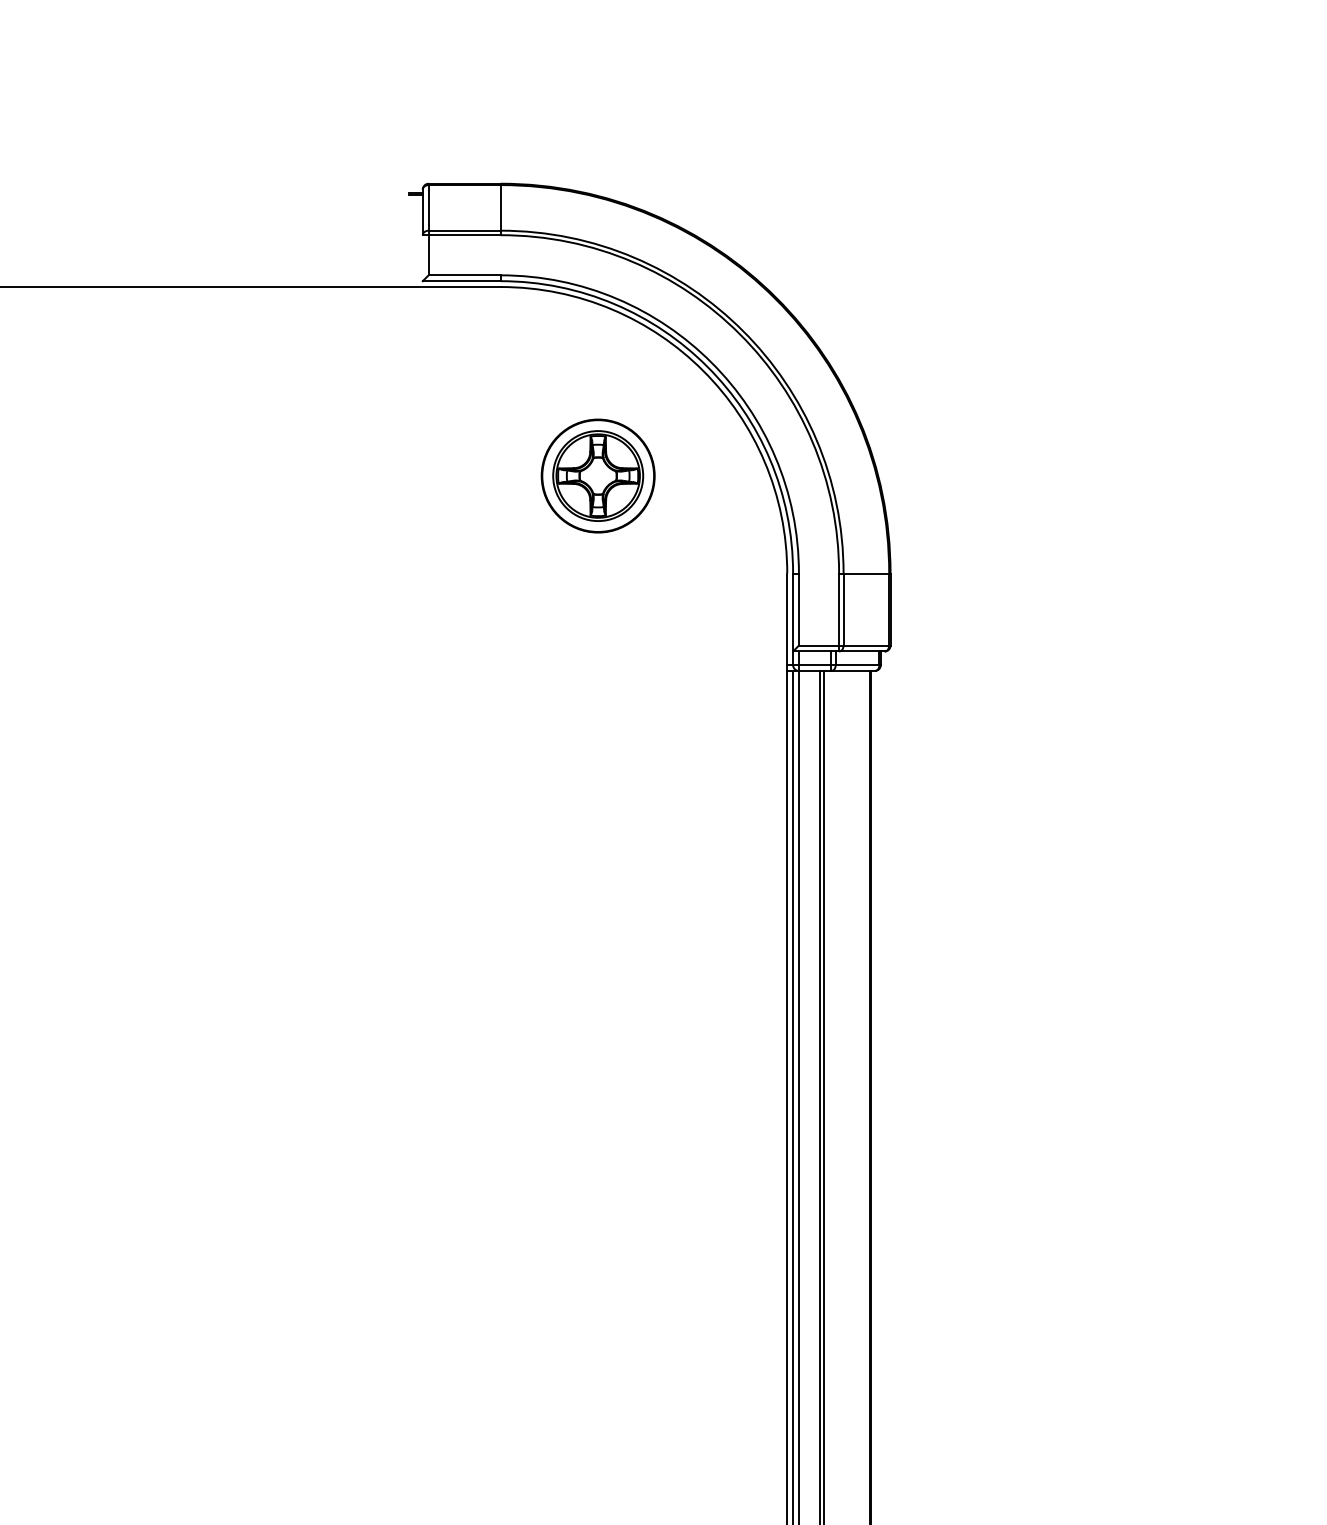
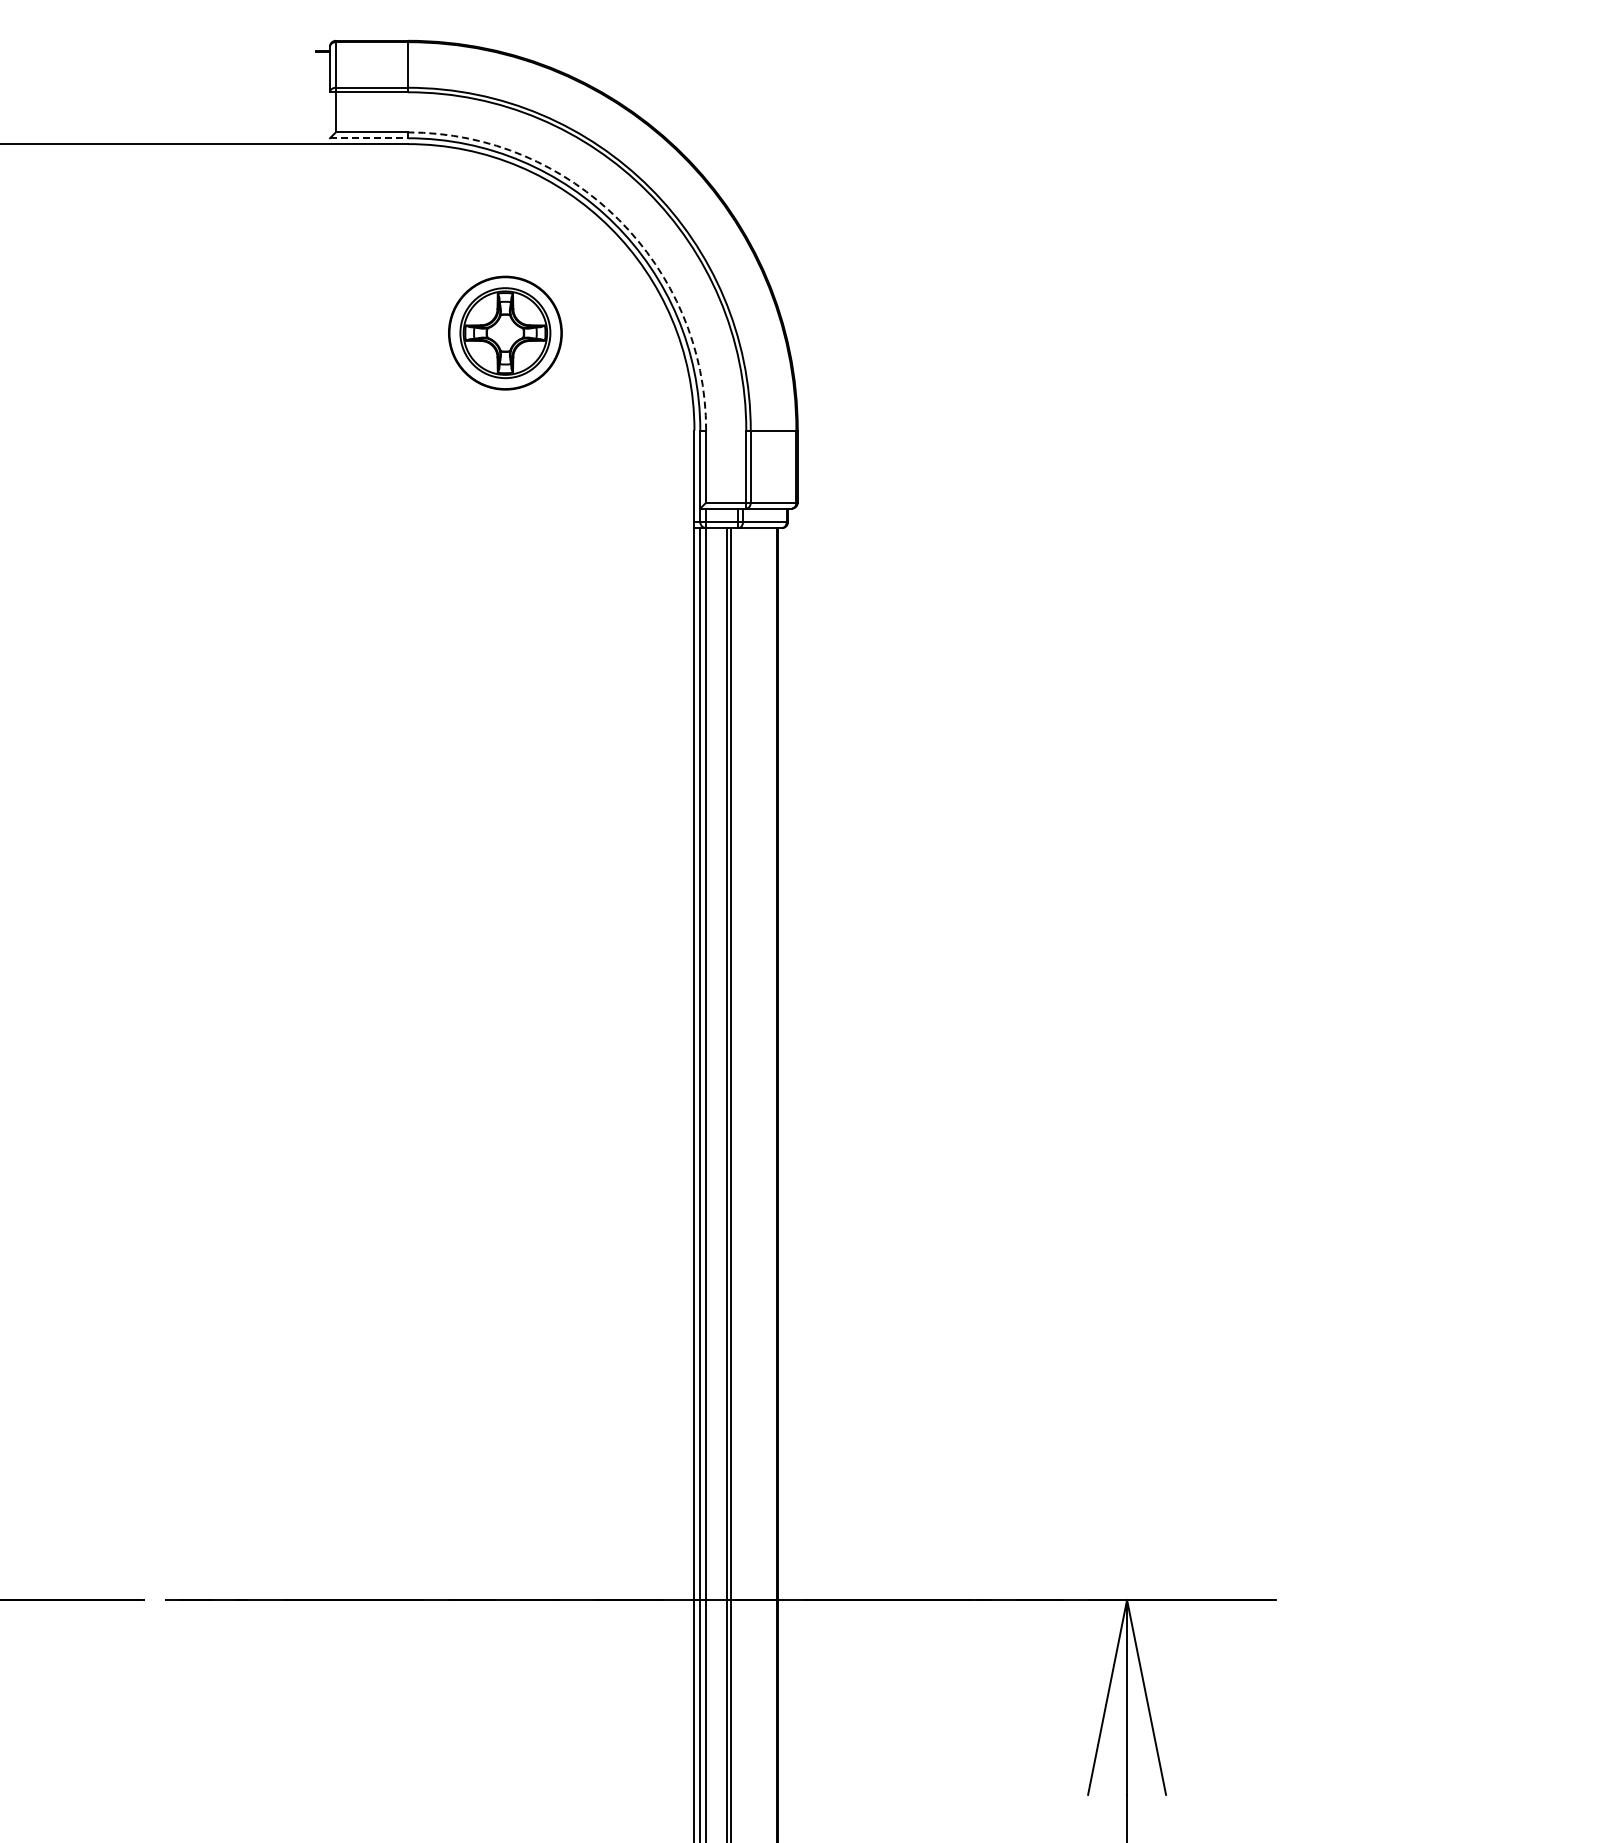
line: (461, 281) -> (368, 138), solid -> dashed
arc: (711, 362) -> (618, 219), solid -> dashed

